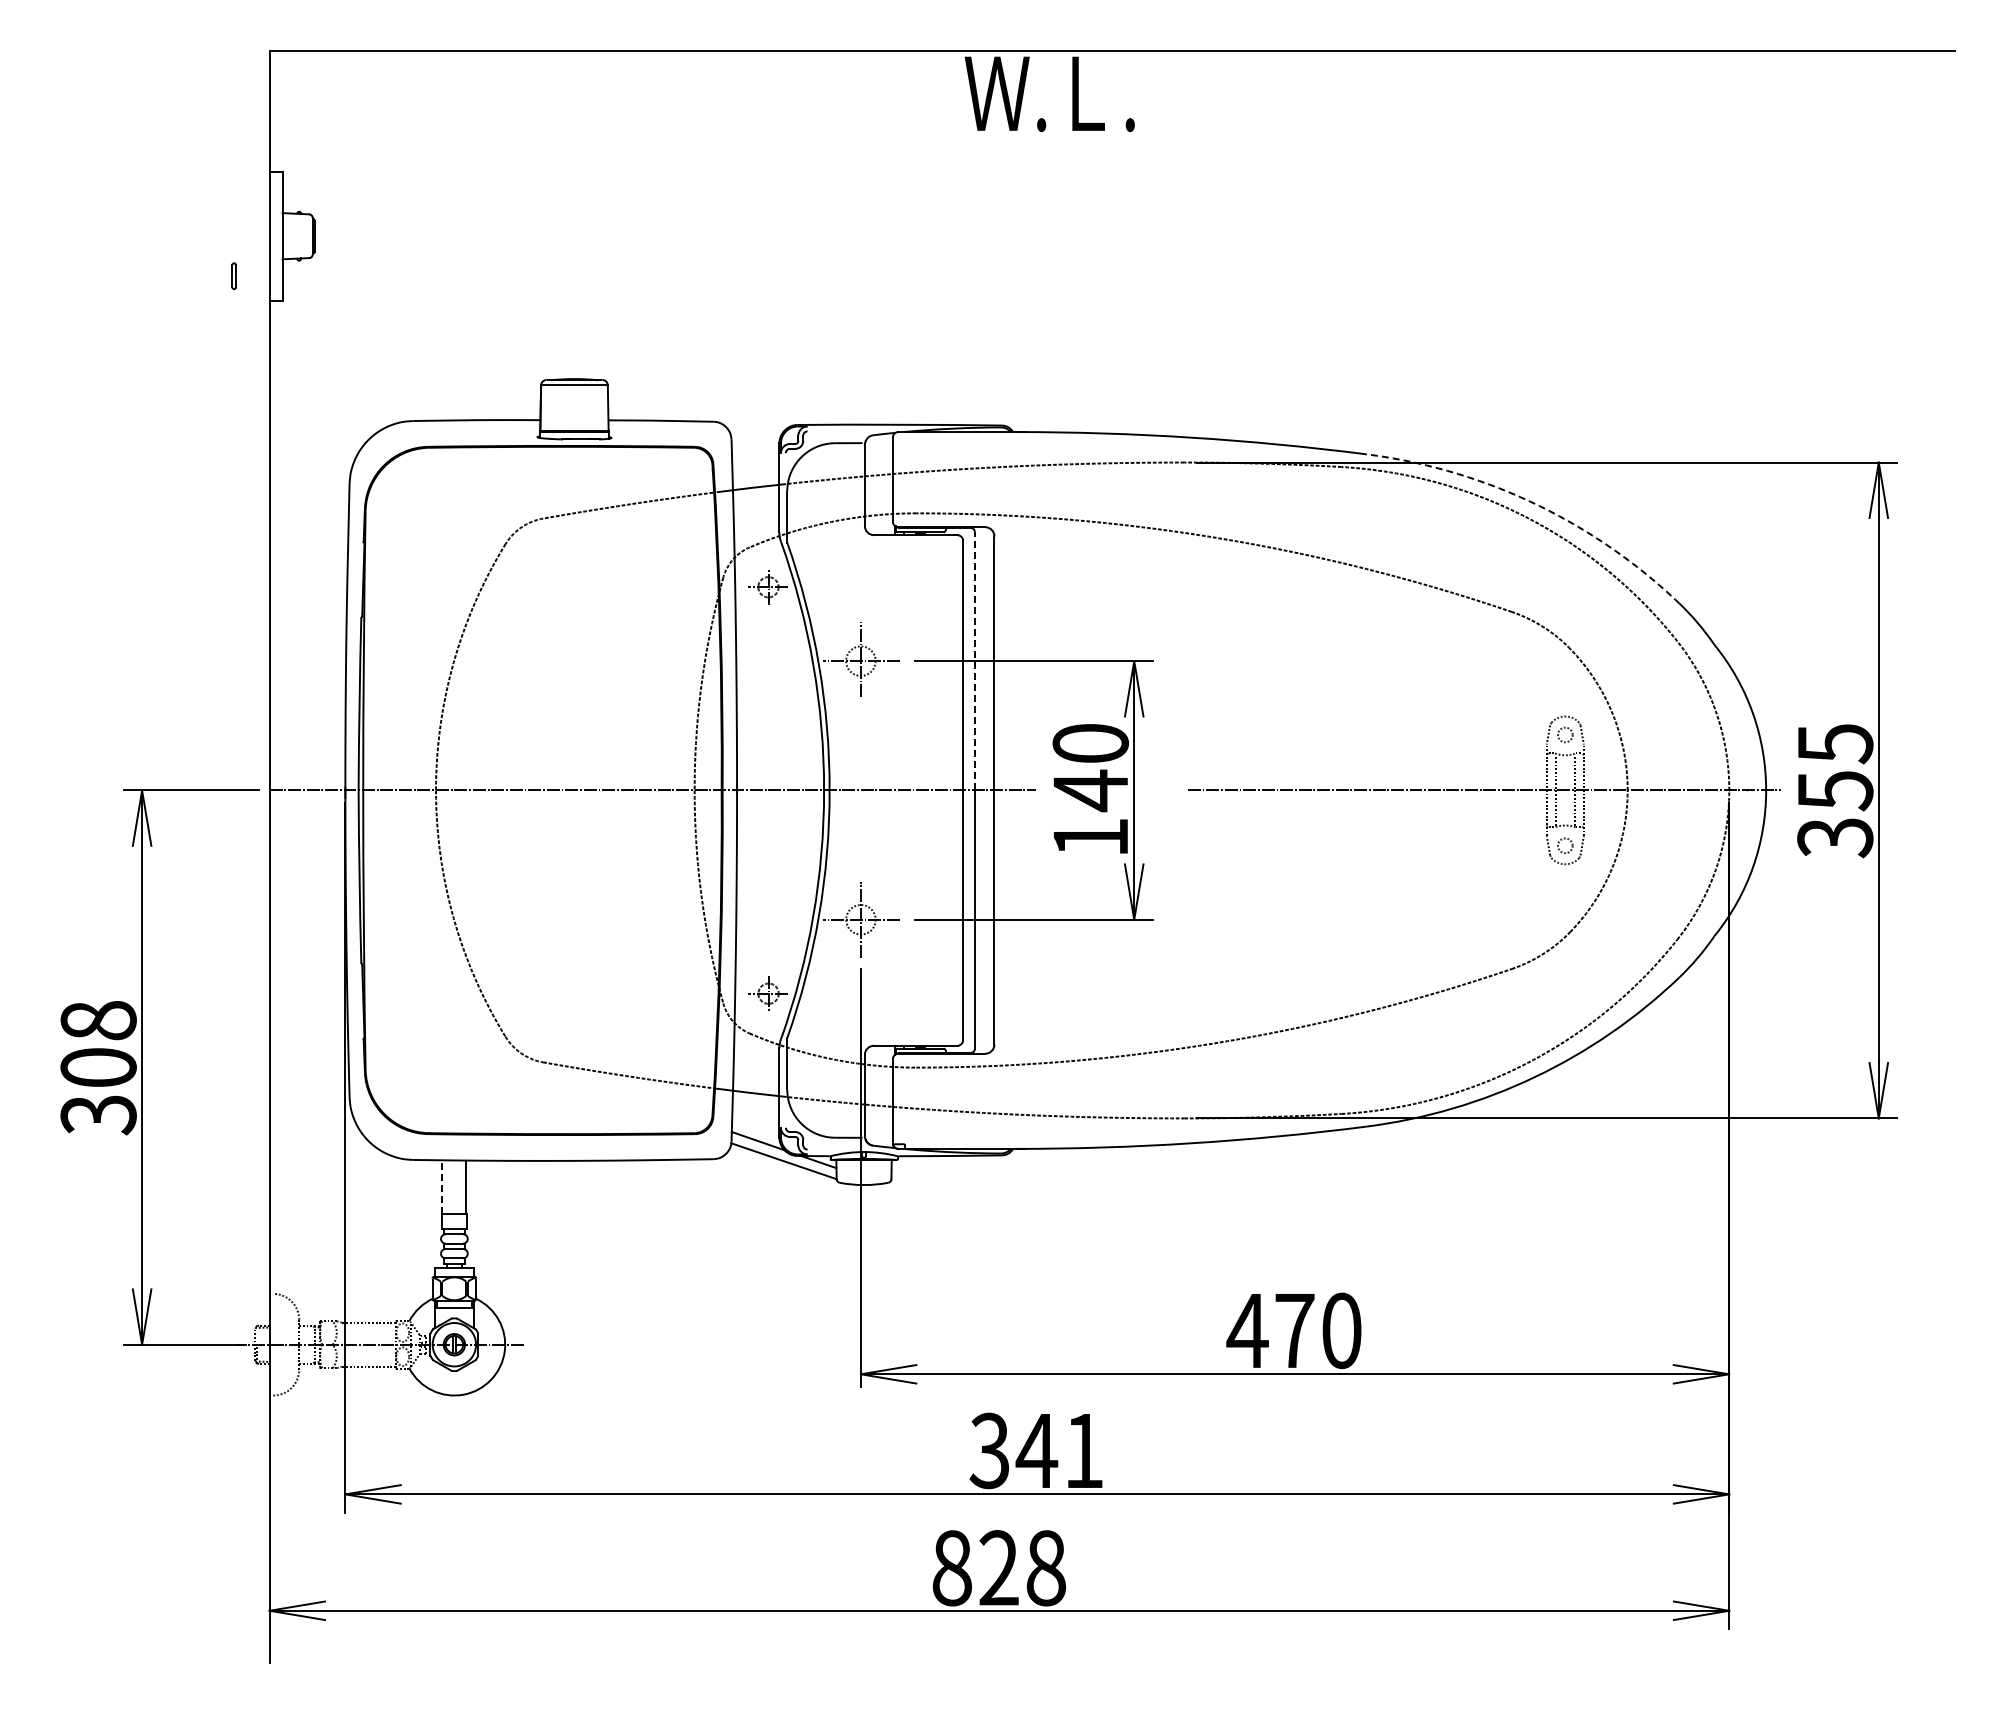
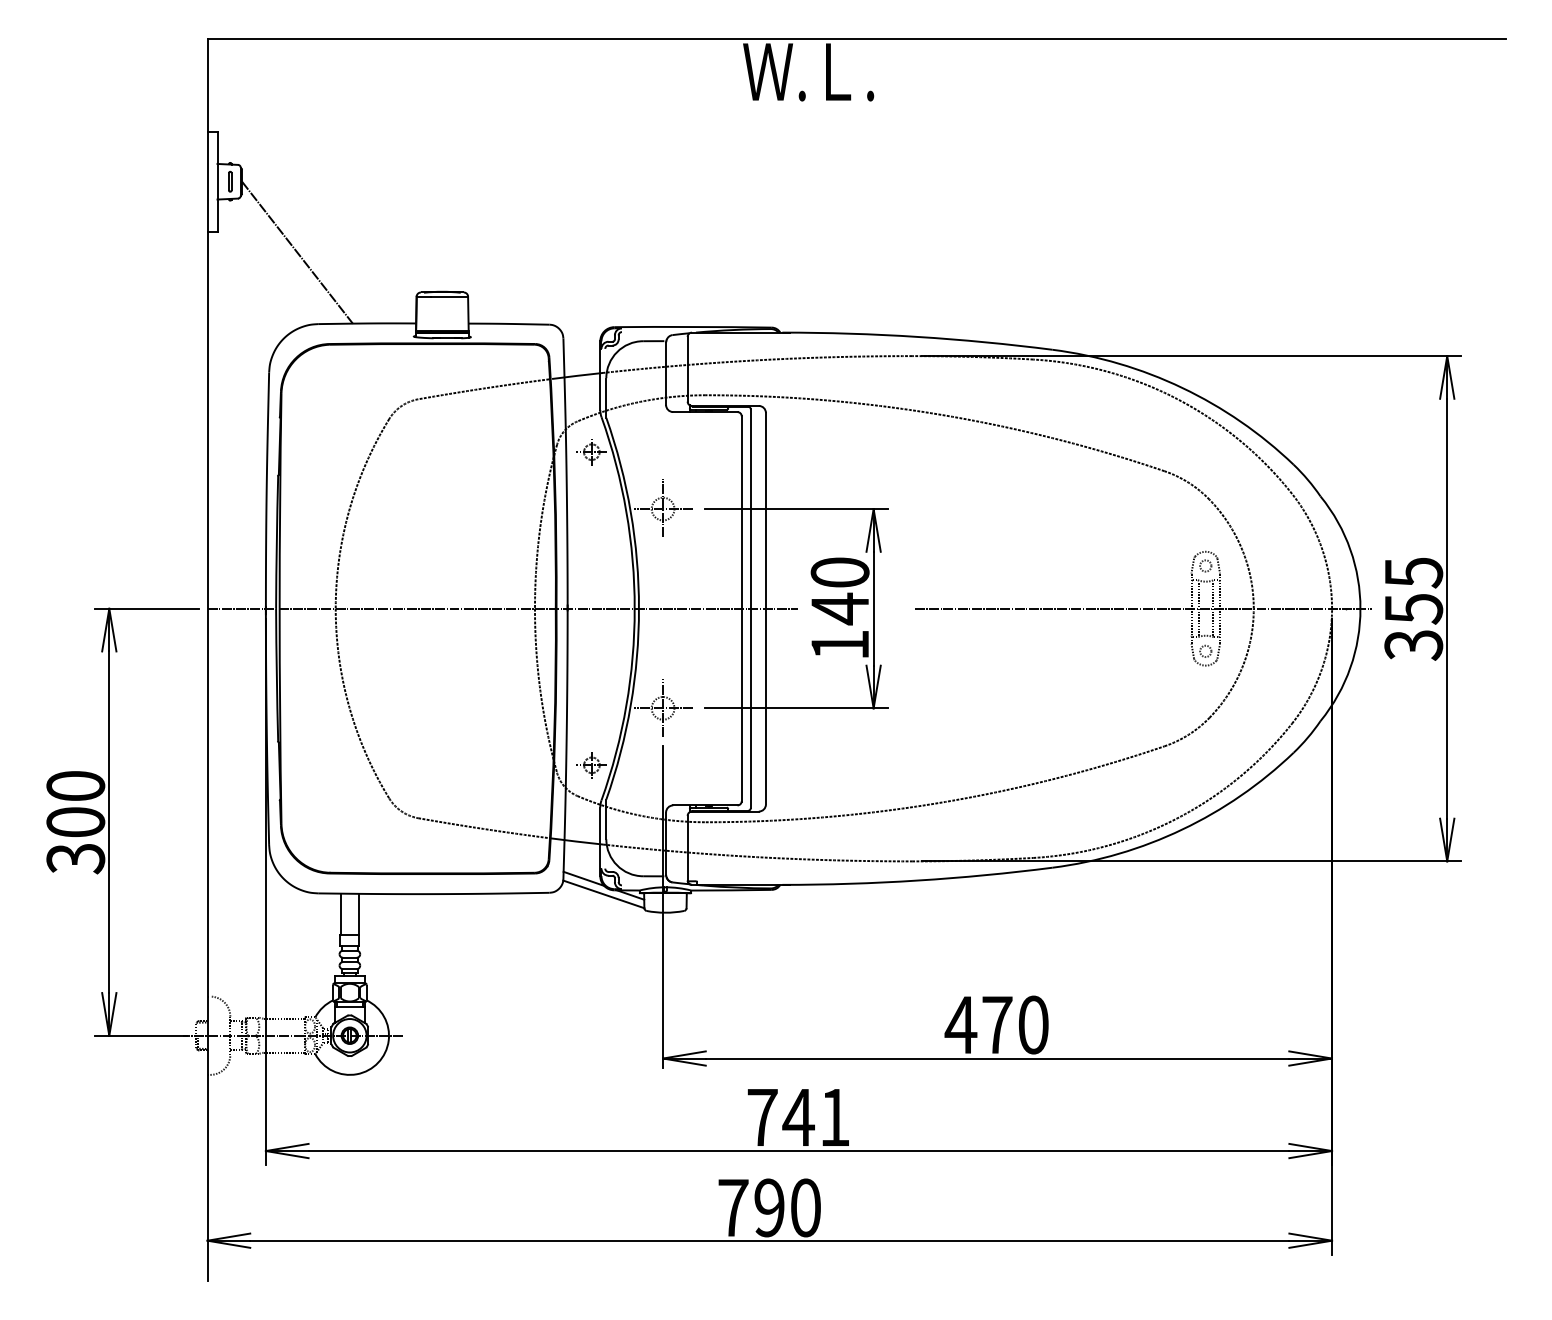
part: (233, 275) -> (229, 181), moved
line: (386, 328) -> (297, 252), added
arc: (1534, 503) -> (1182, 387), dashed -> solid
line: (974, 660) -> (750, 508), dashed -> solid
text: (98, 1020) -> (75, 785), 308 -> 300
line: (442, 1187) -> (340, 914), dashed -> solid
text: (989, 1450) -> (762, 1117), 341 -> 741
text: (998, 1568) -> (769, 1208), 828 -> 790

